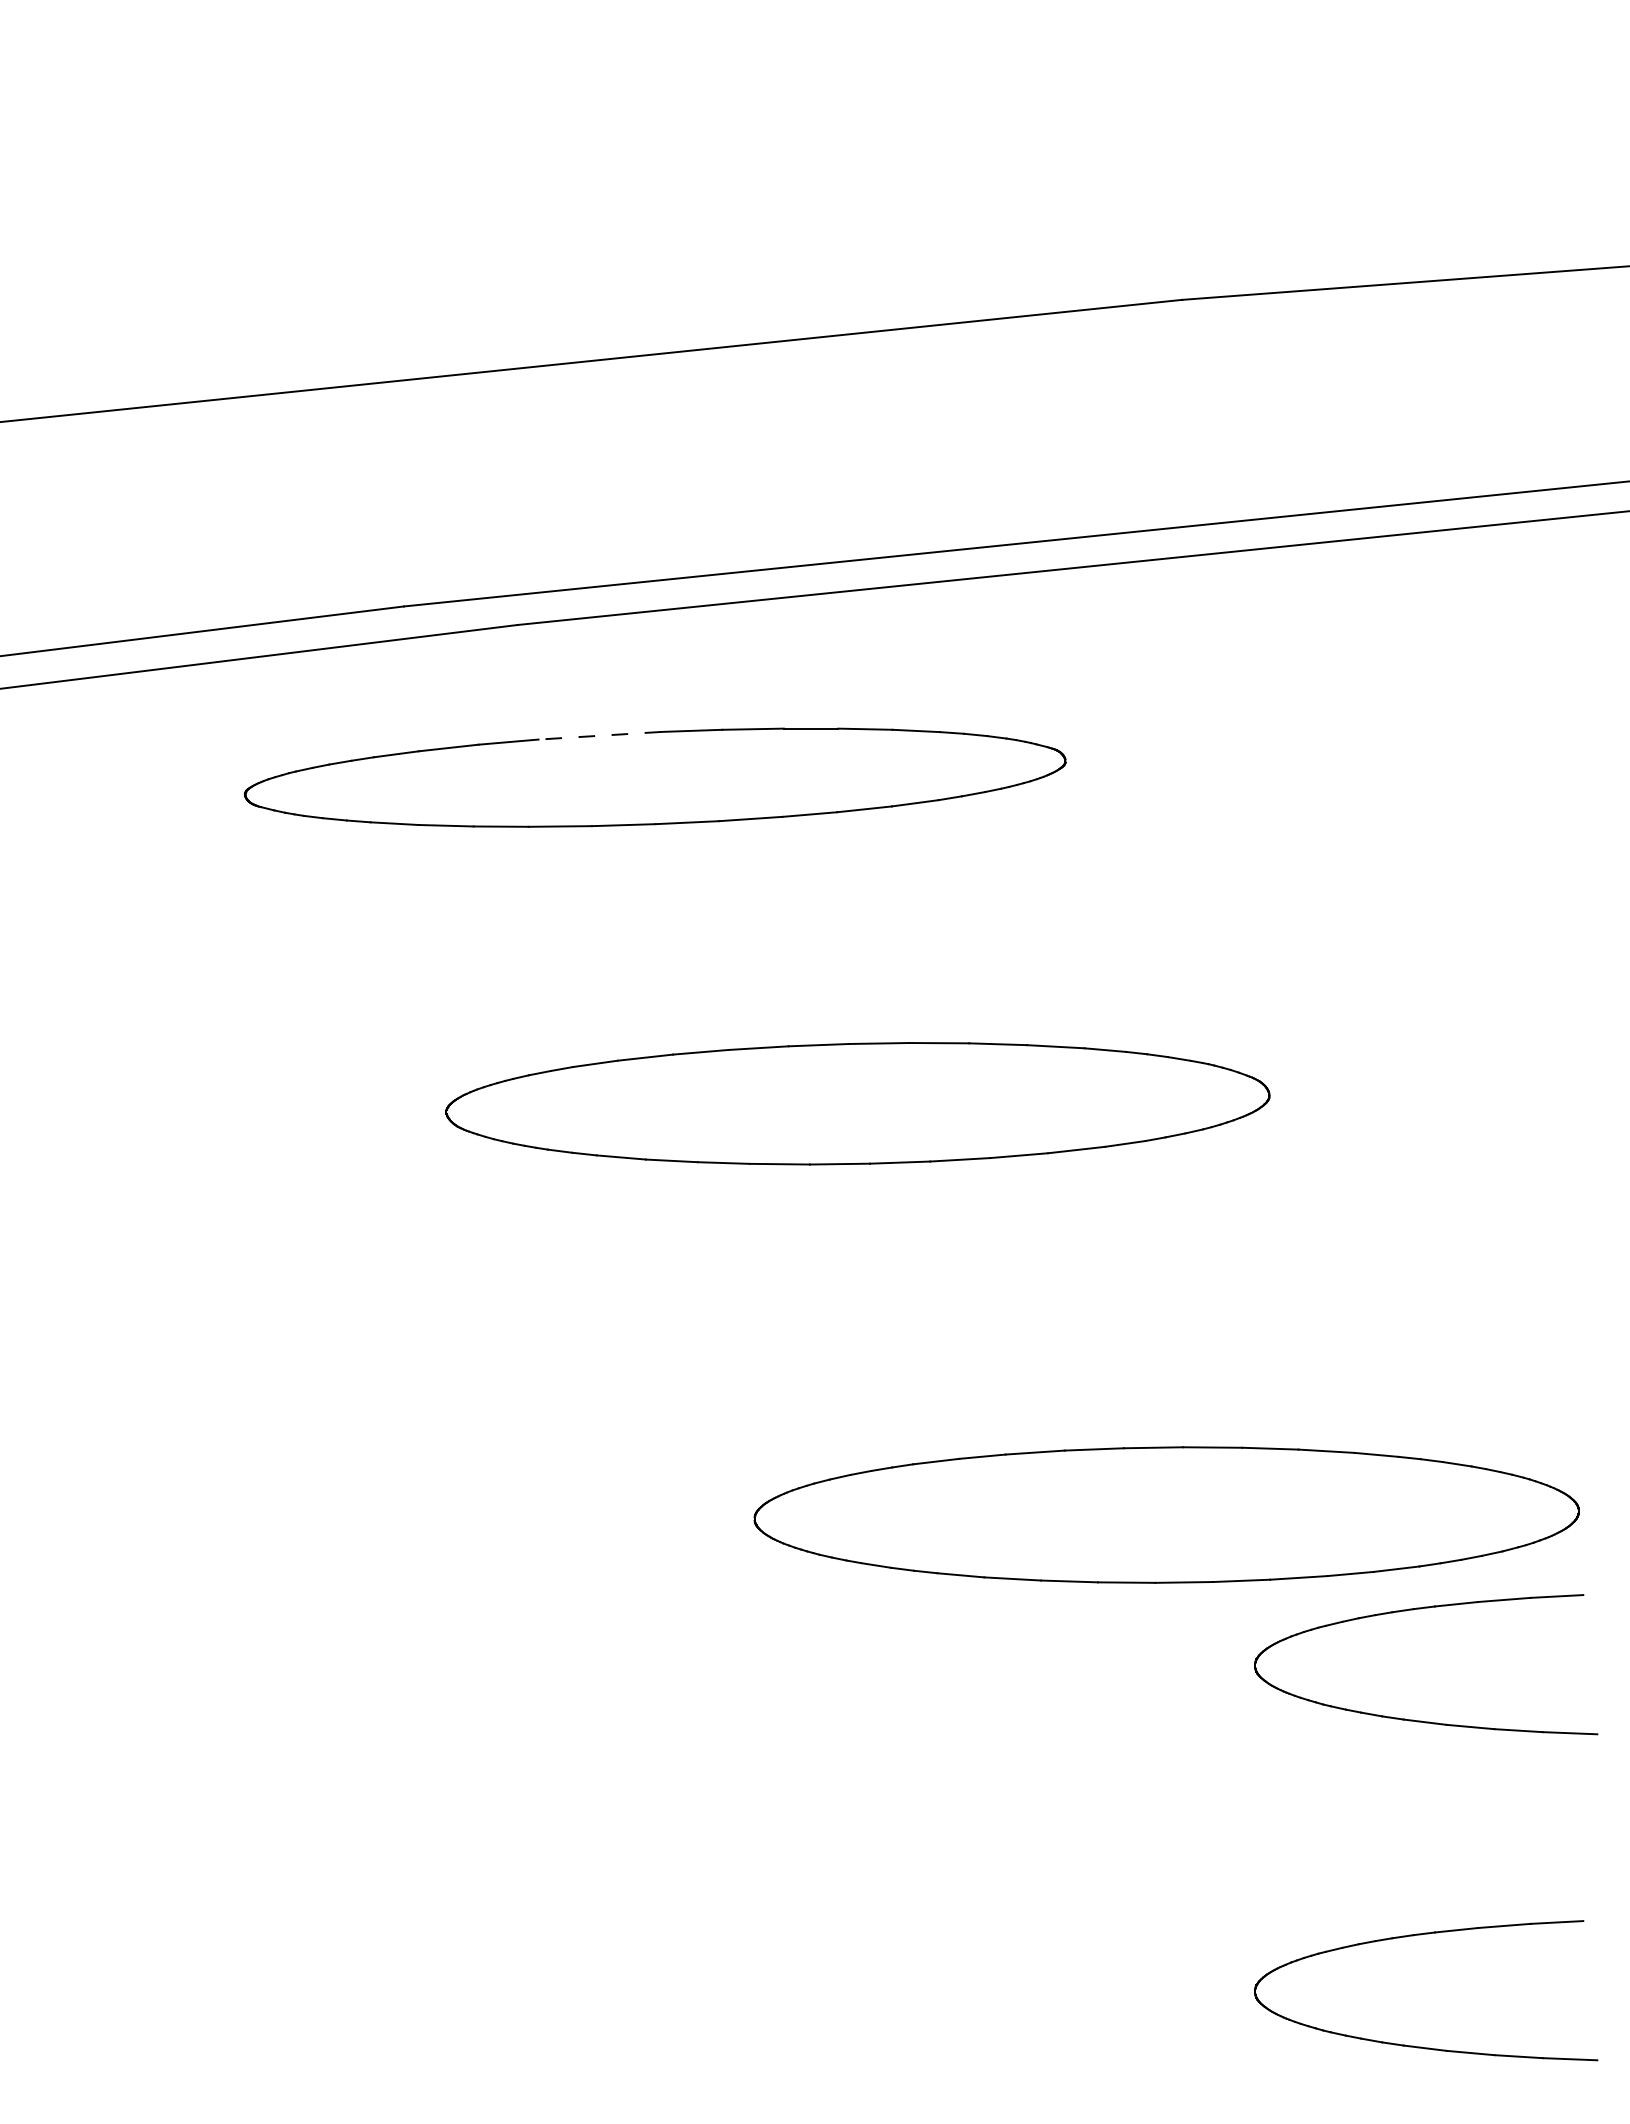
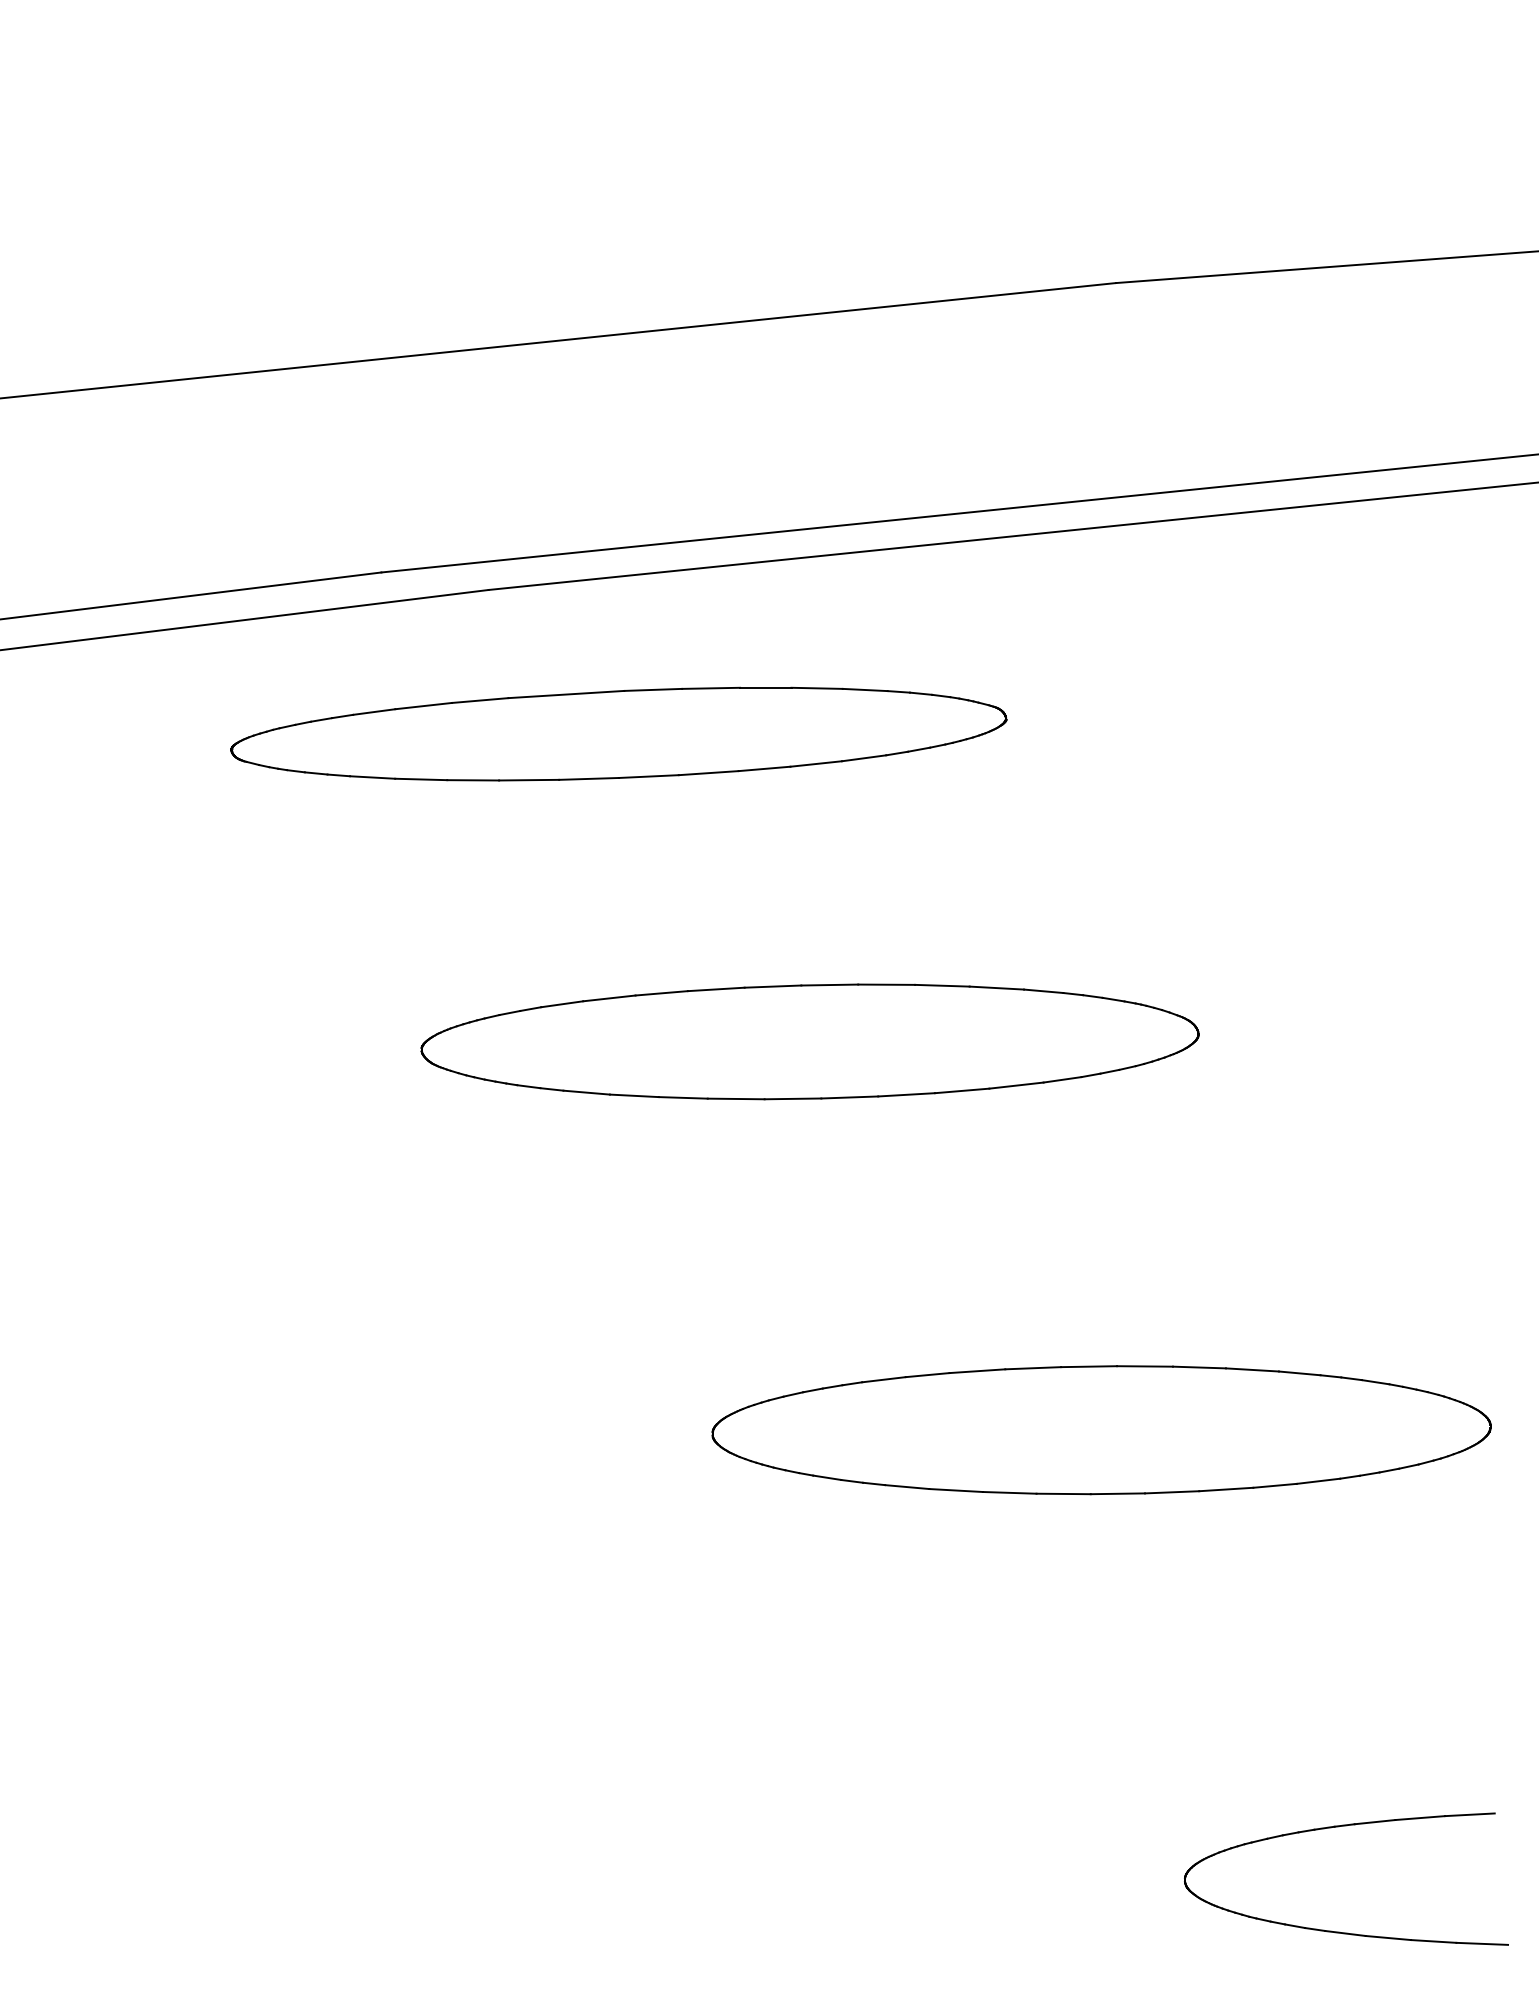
line: (599, 735) -> (566, 694), dashed -> solid
part: (1421, 1609) -> (1342, 1519), removed

